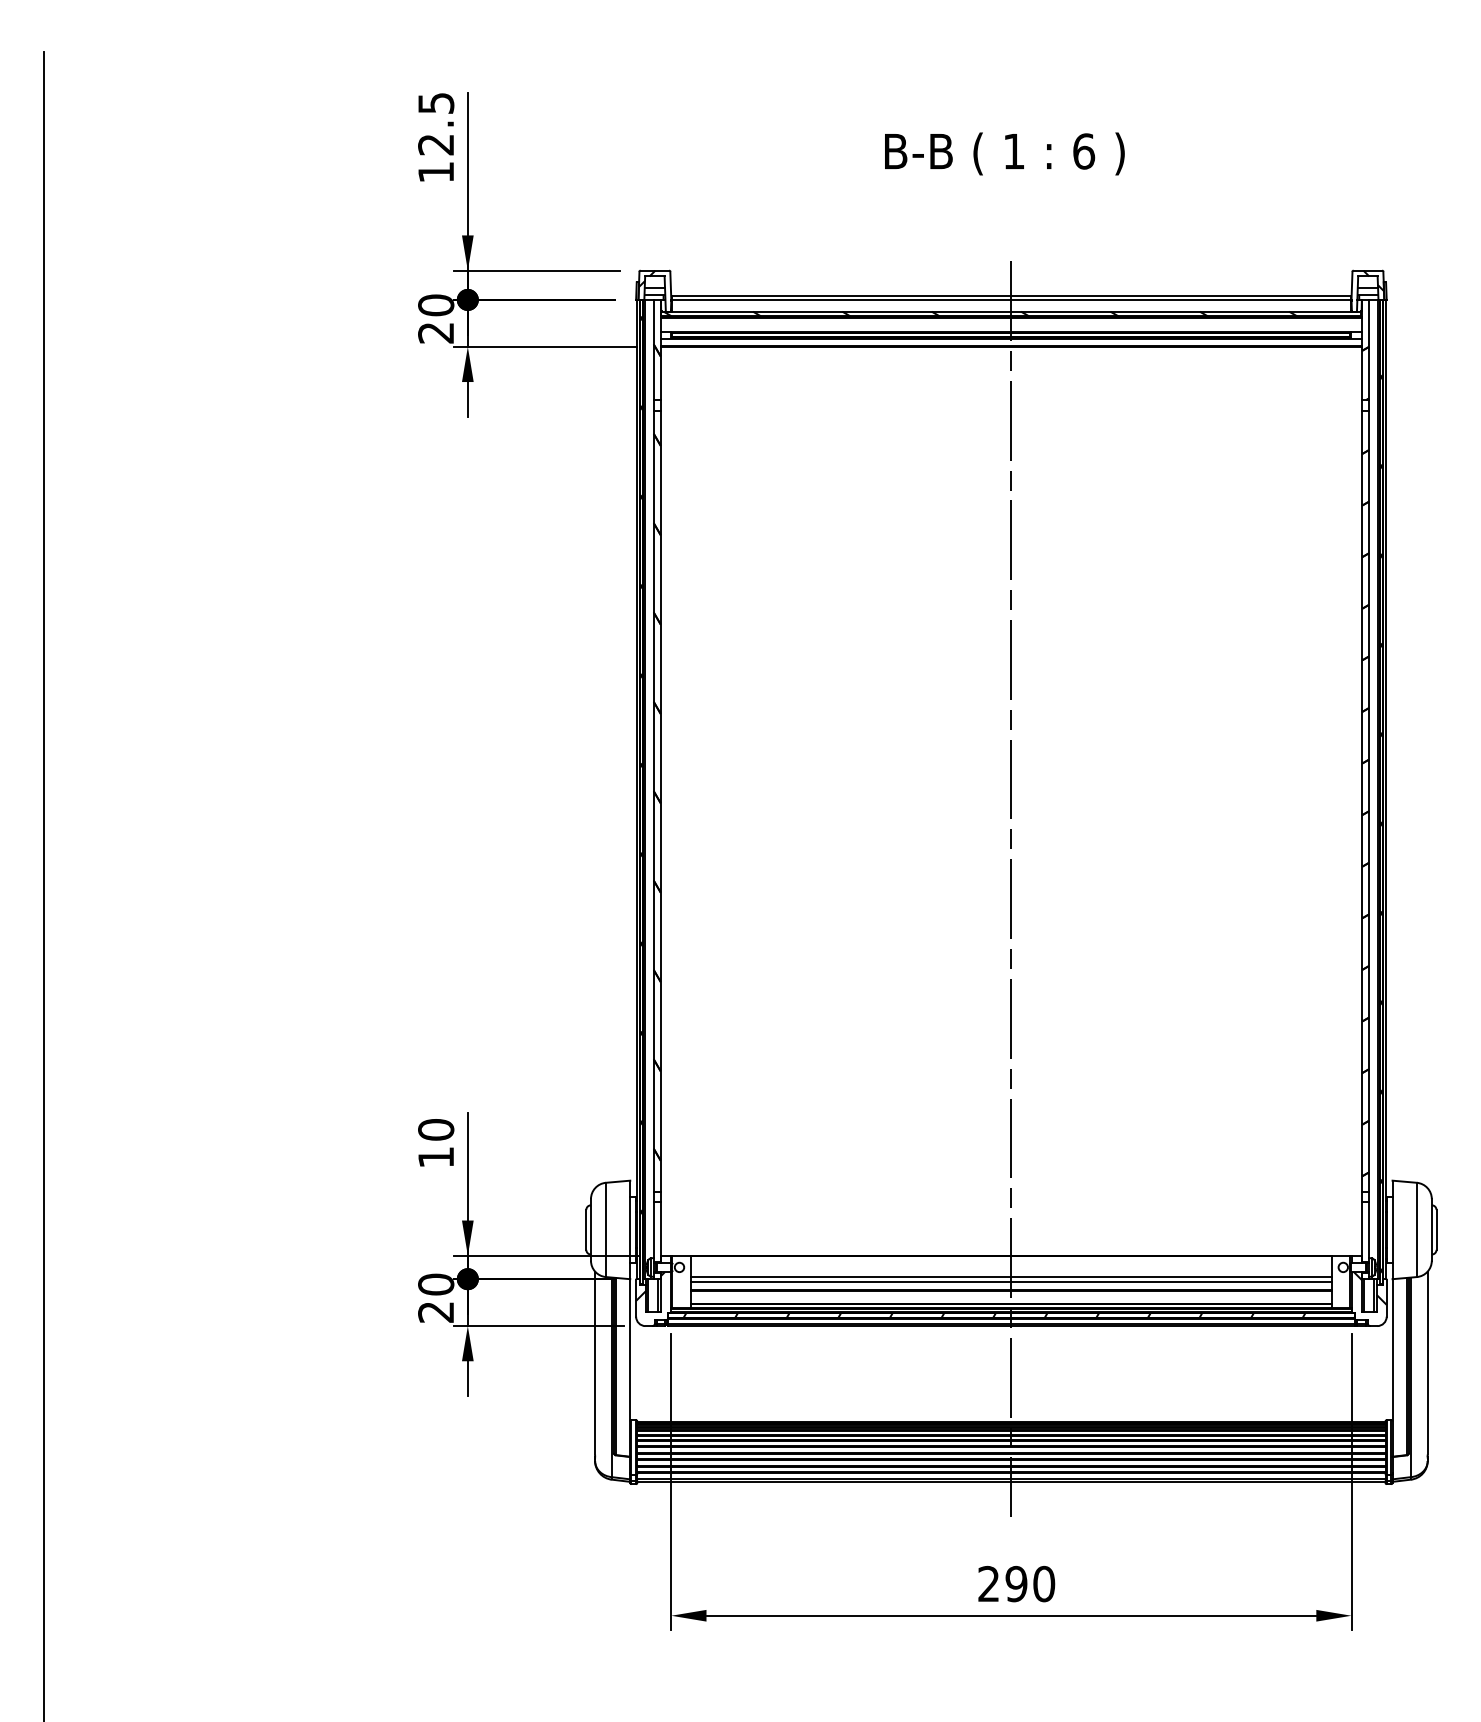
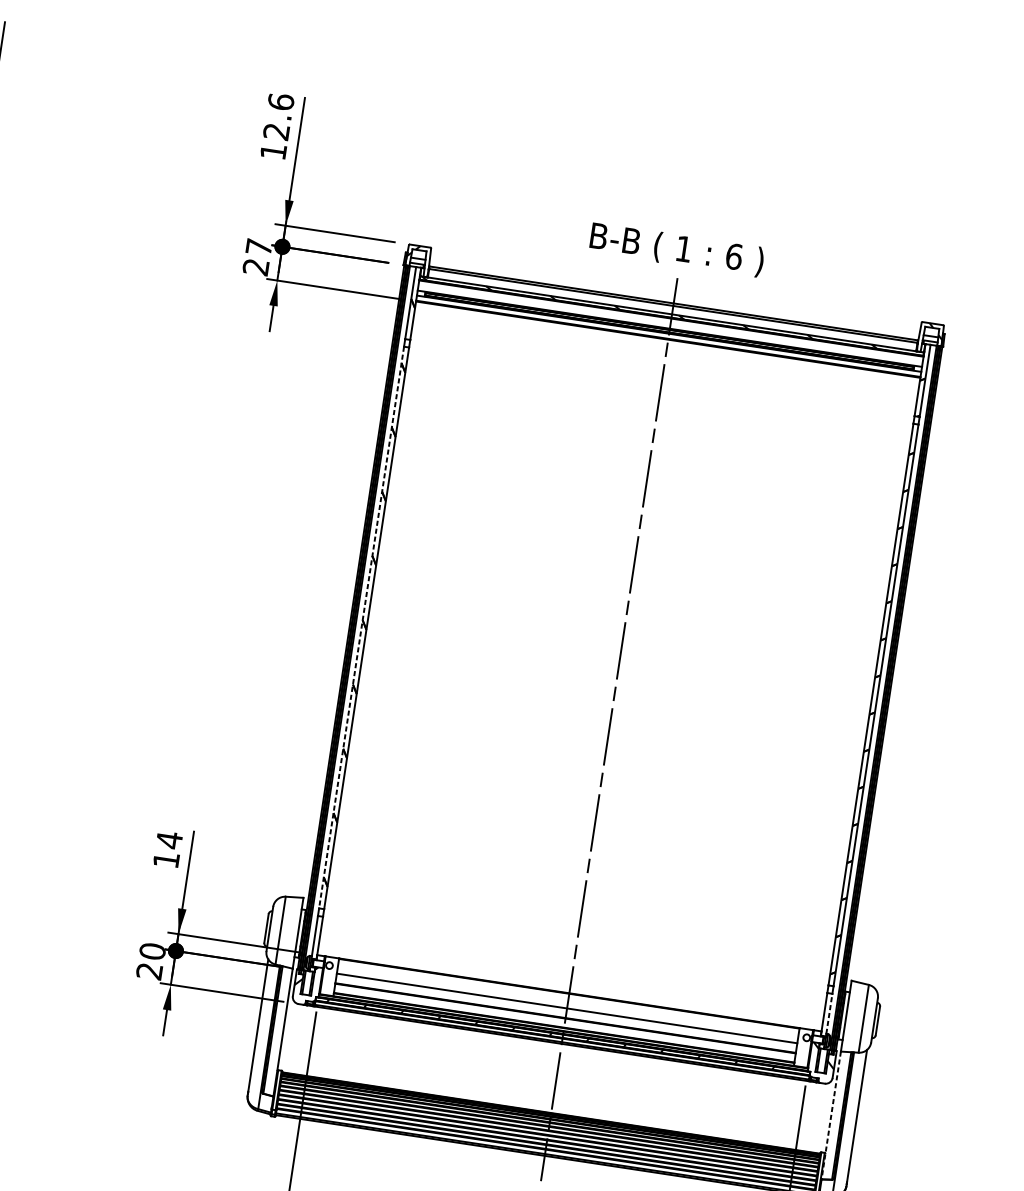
text: (436, 103) -> (281, 102), 12.5 -> 12.6
text: (1004, 153) -> (676, 249), moved
text: (436, 305) -> (259, 247), 20 -> 27
line: (653, 801) -> (361, 627), solid -> dashed
text: (436, 1129) -> (169, 839), 10 -> 14
line: (1369, 1230) -> (829, 1014), solid -> dashed
line: (1011, 1281) -> (566, 1011), removed
line: (1392, 1367) -> (831, 1115), solid -> dashed

